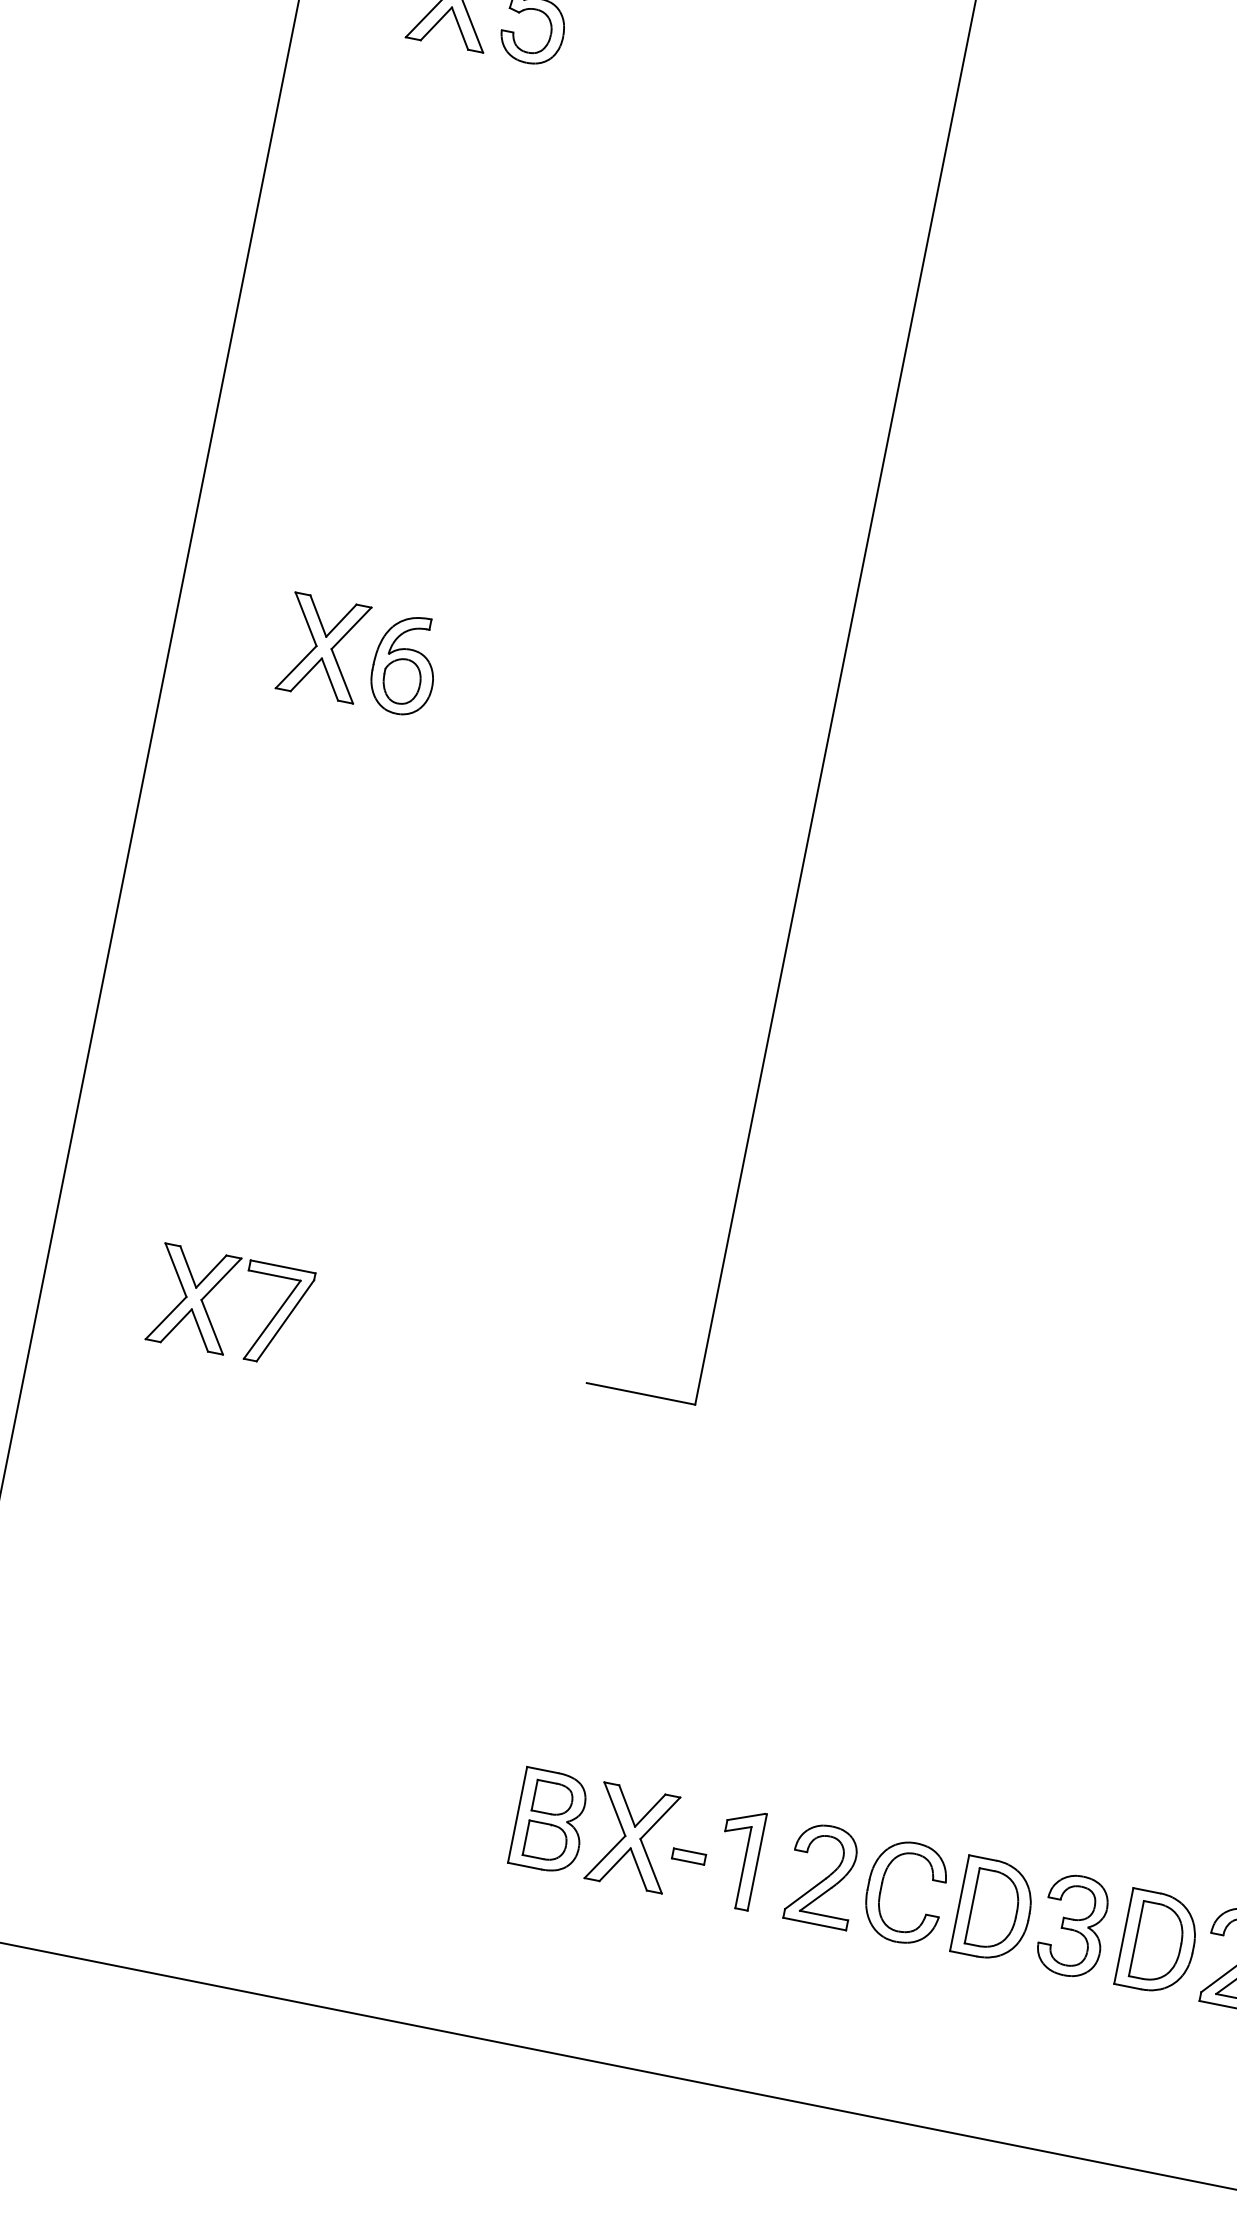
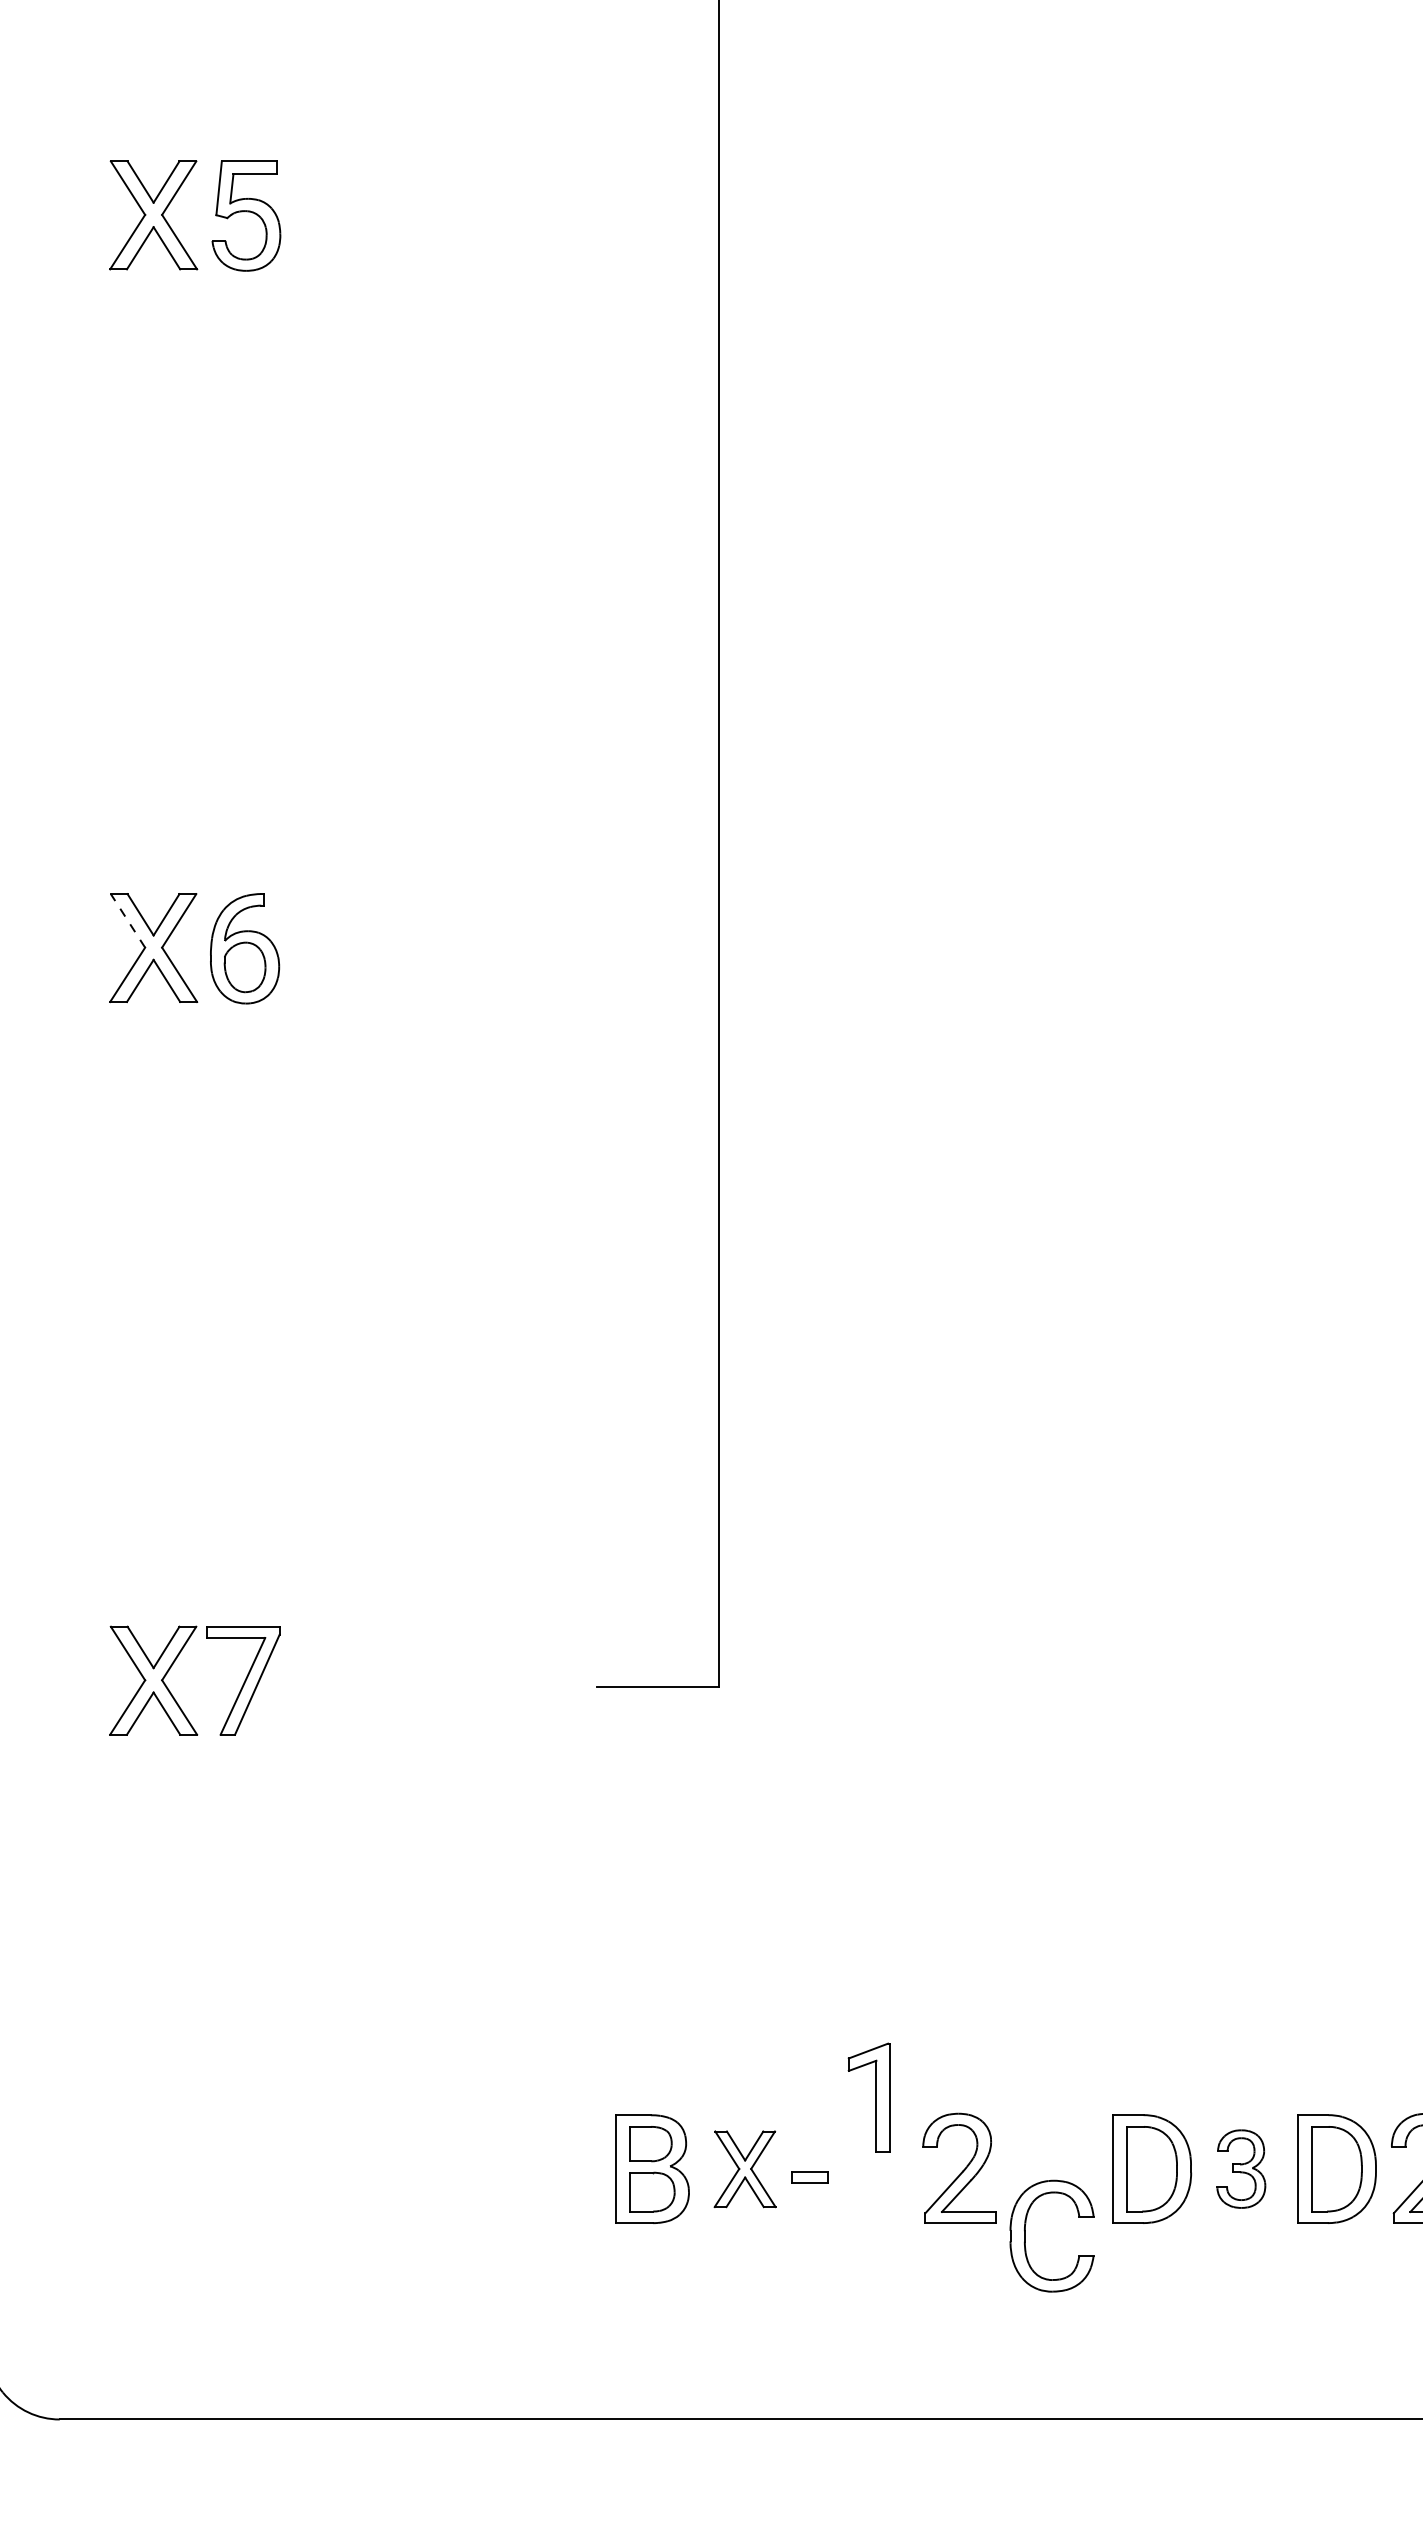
line: (306, 619) -> (128, 920), solid -> dashed
part: (632, 1838) -> (744, 2169), size x0.7
part: (744, 1859) -> (875, 2097), moved
part: (881, 1887) -> (1025, 2235), moved
part: (1073, 1925) -> (1241, 2168), size x0.7

